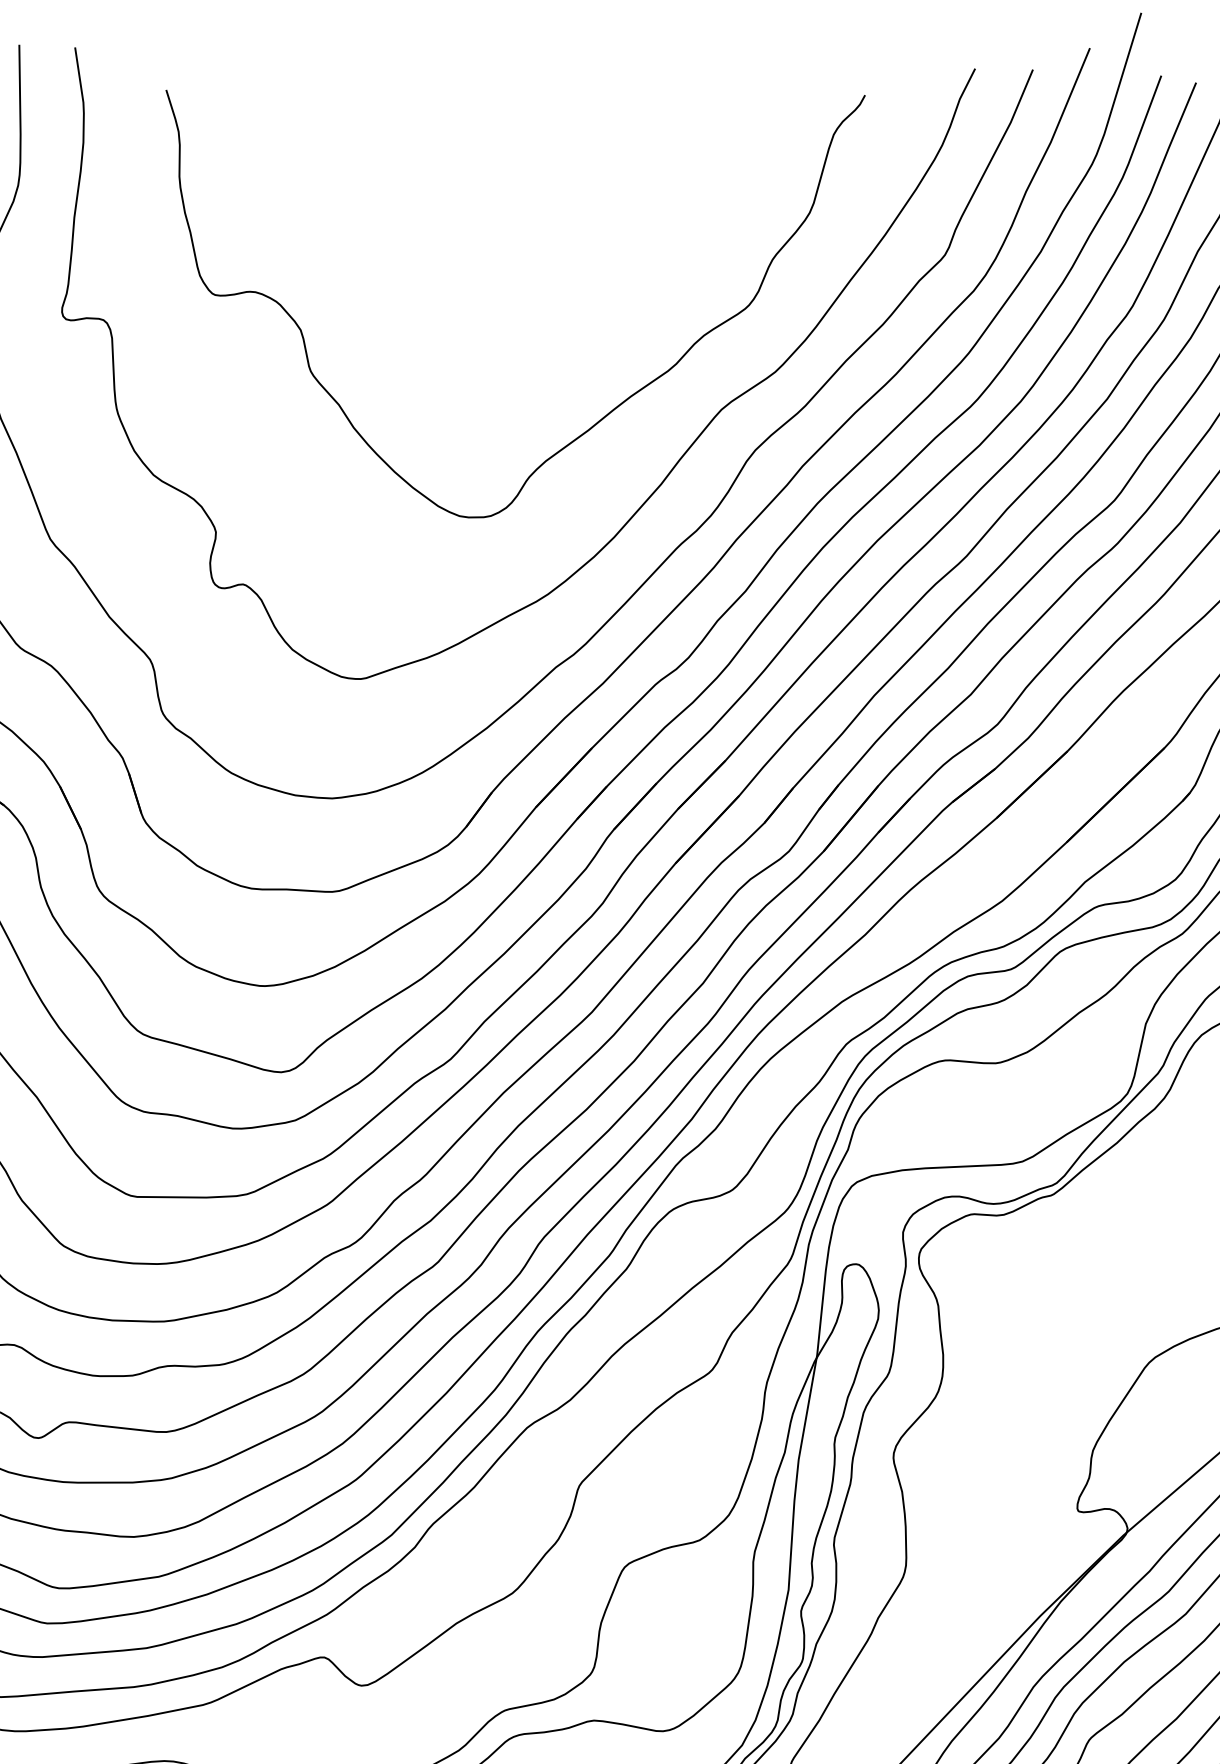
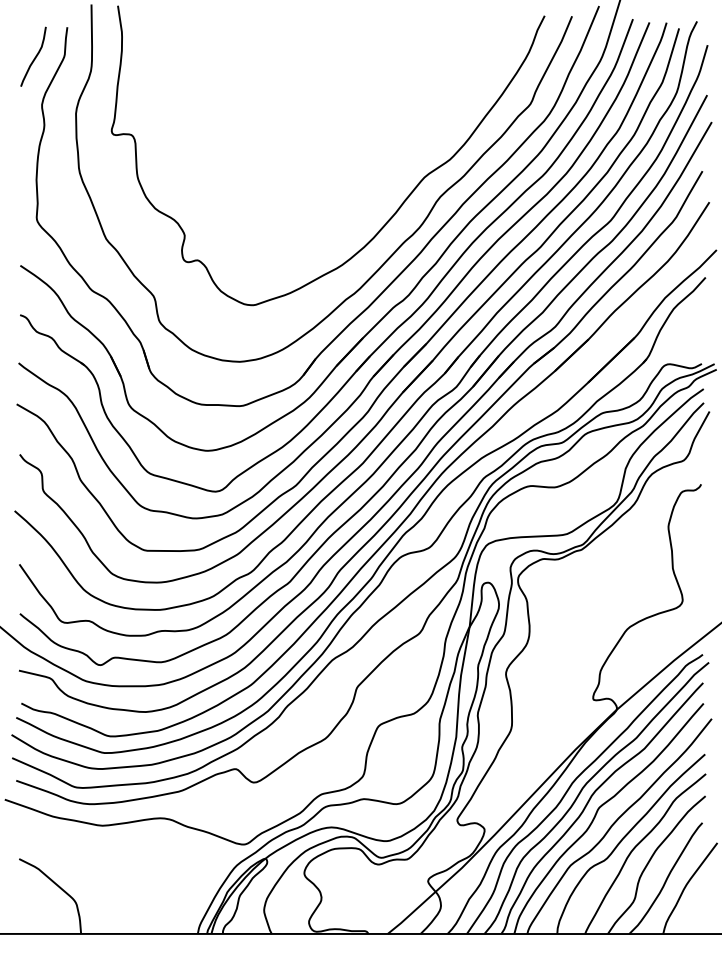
curve: (599, 418) -> (366, 181), removed

